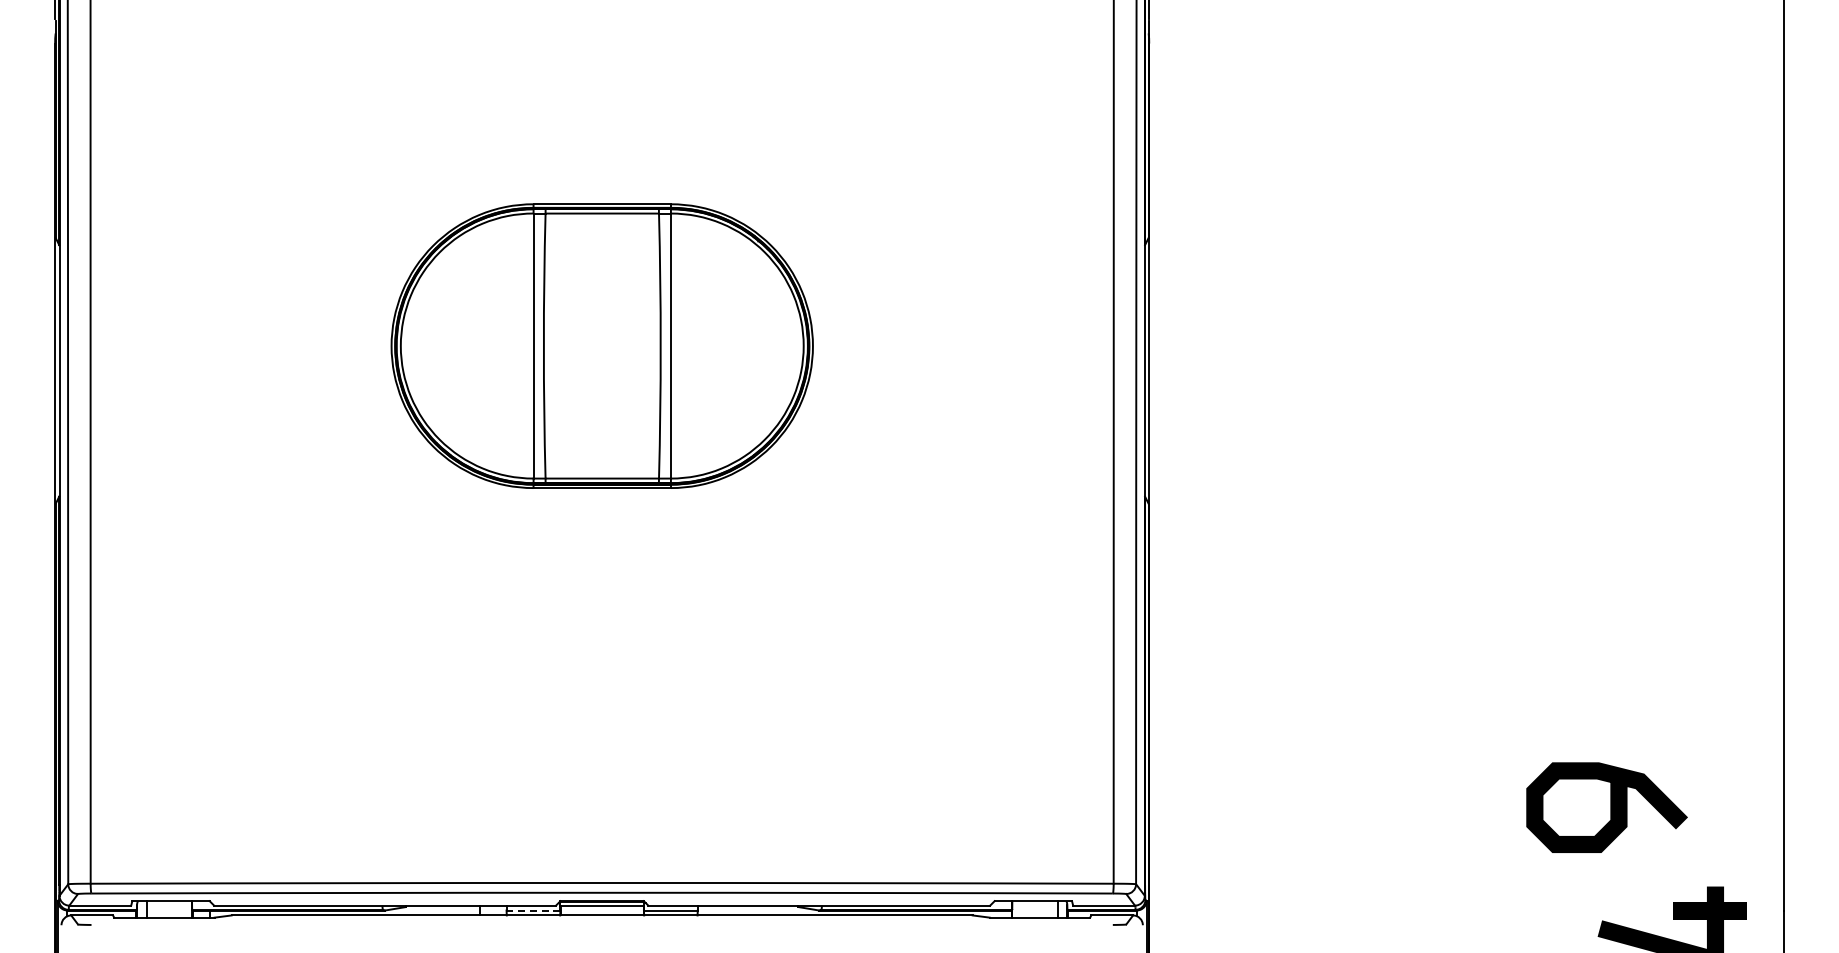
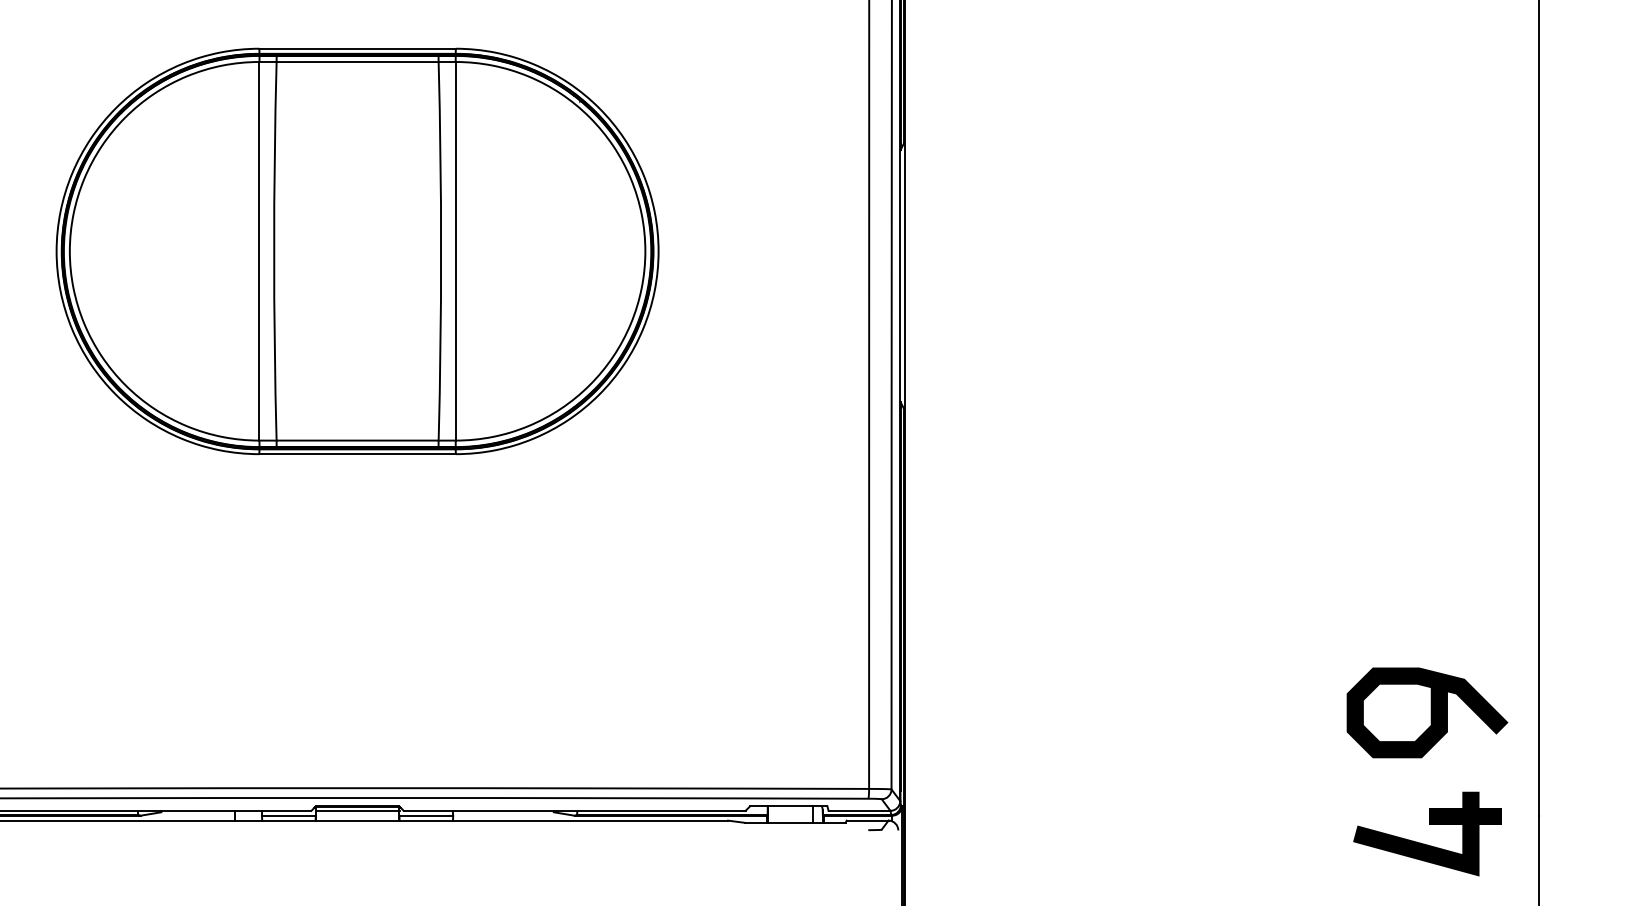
part: (602, 345) -> (357, 250), size x1.43
curve: (1610, 807) -> (1430, 712), moved
line: (533, 910) -> (288, 815), dashed -> solid

